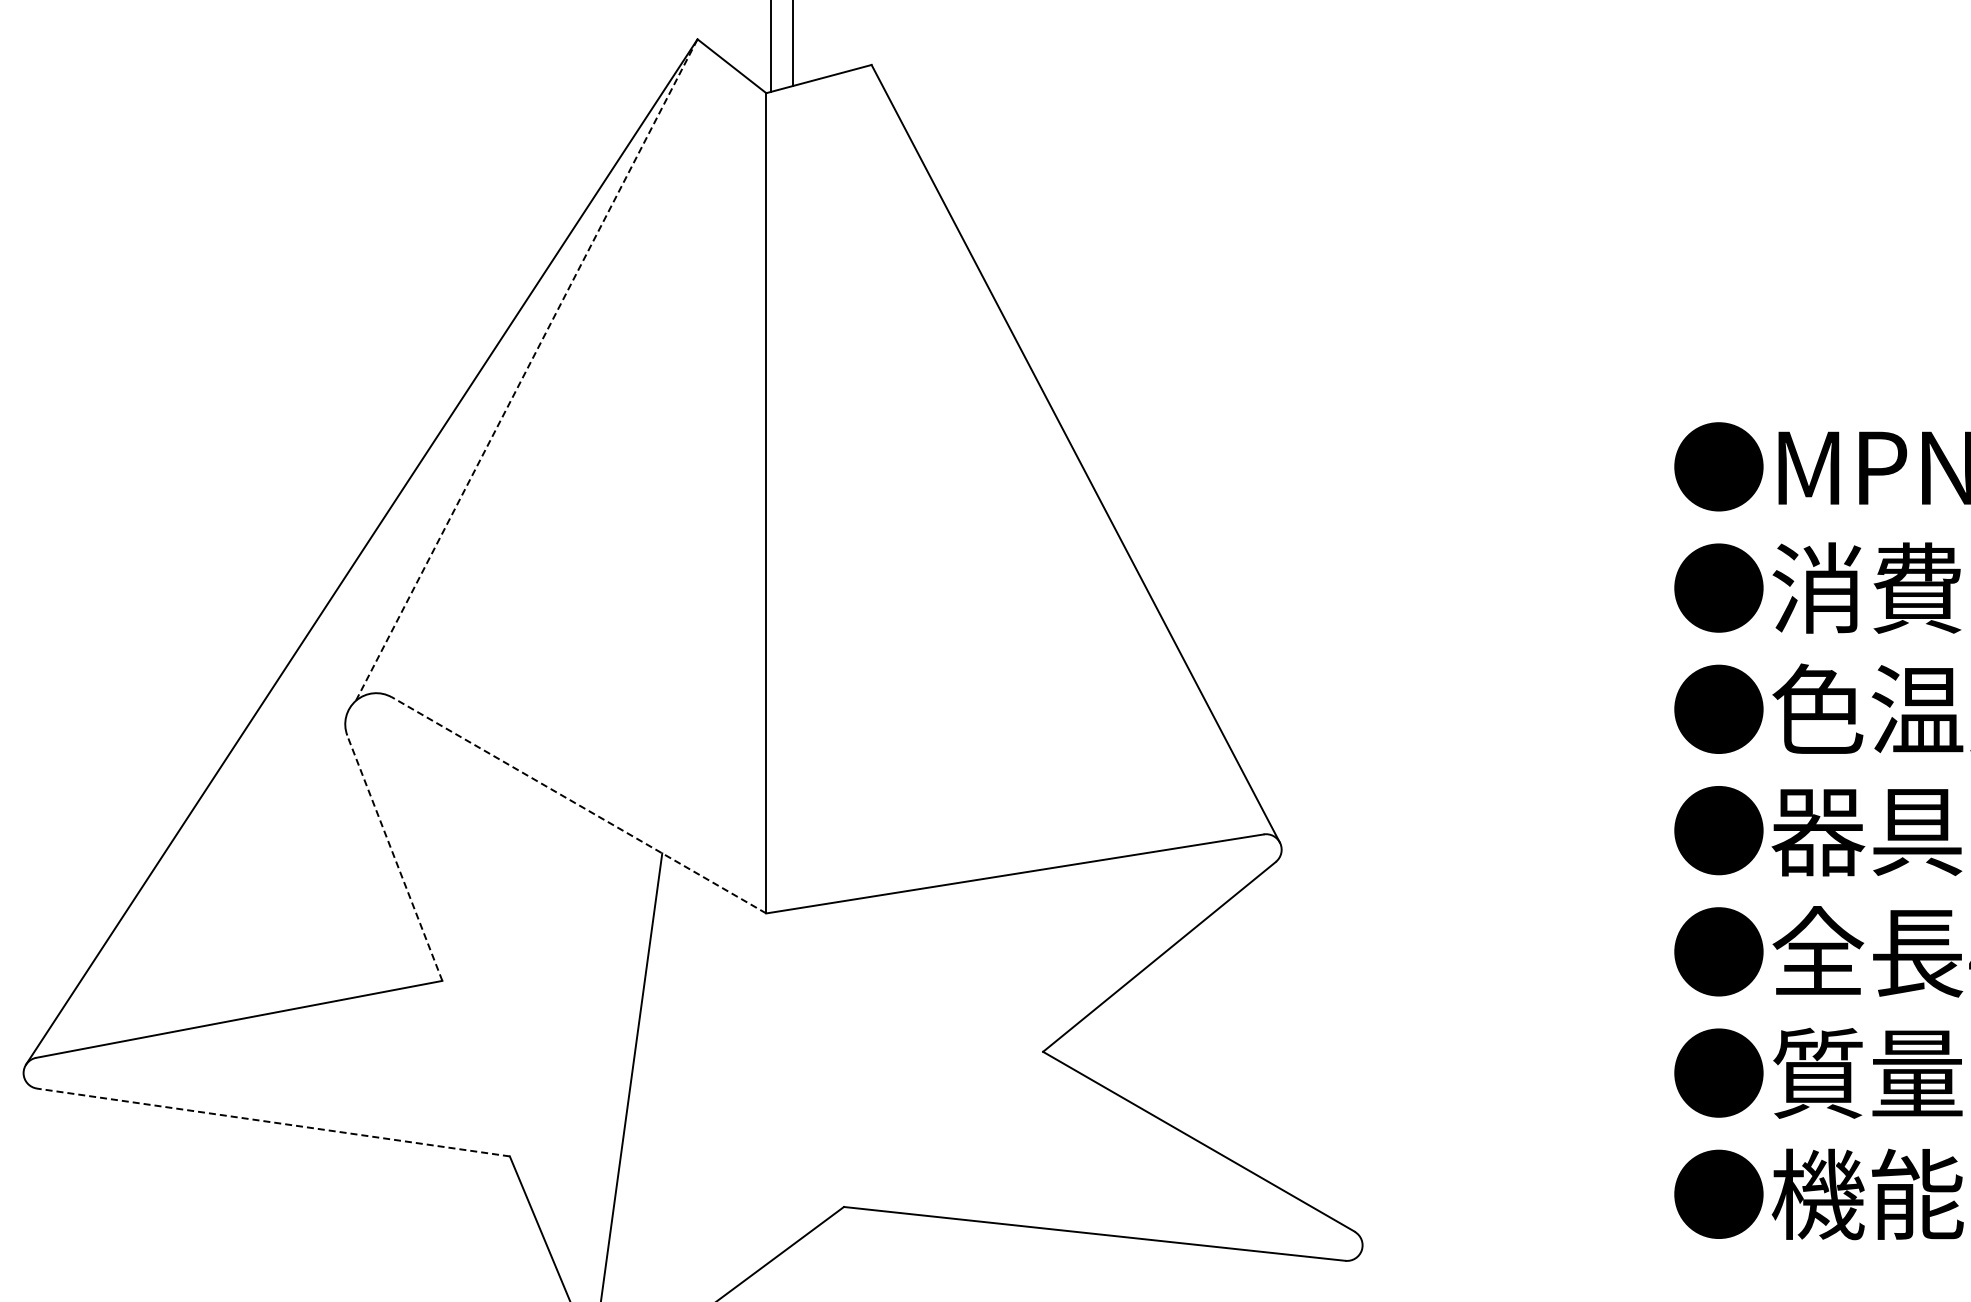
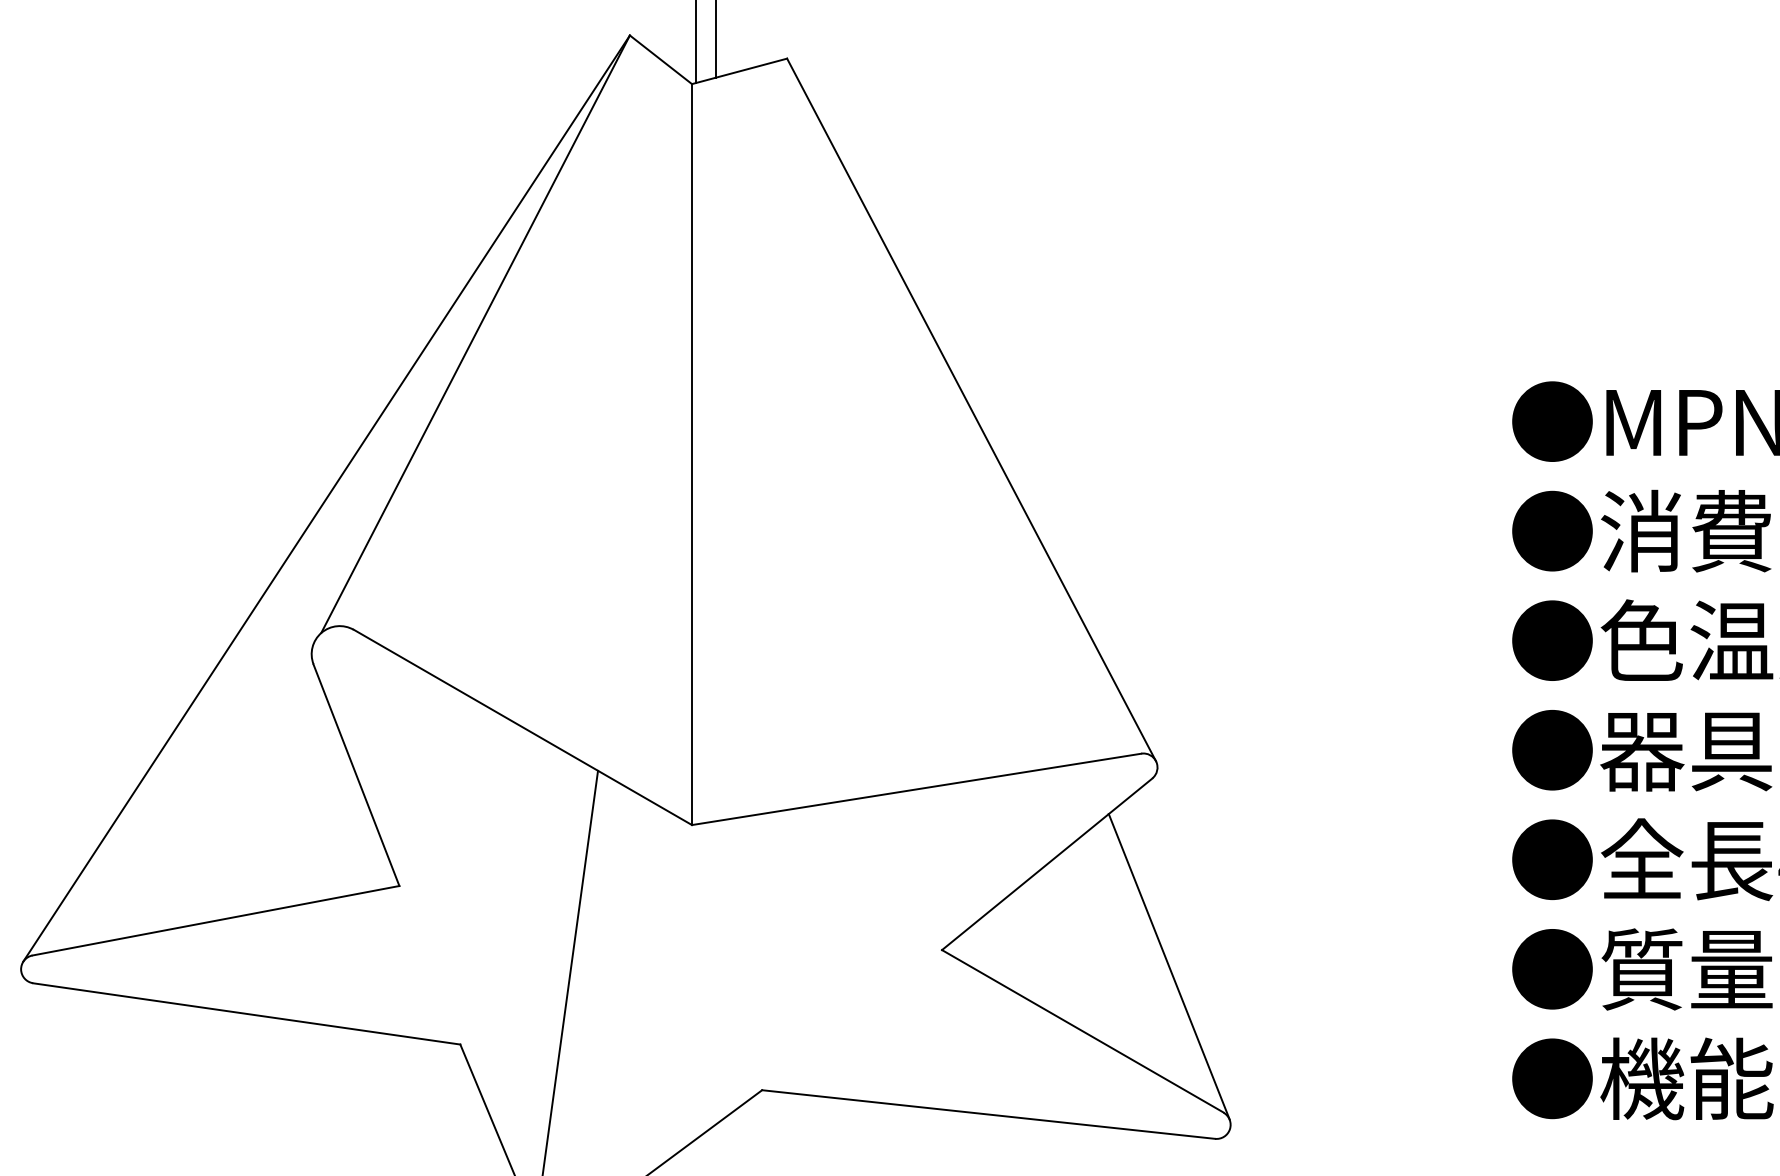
line: (527, 369) -> (476, 333), dashed -> solid
line: (578, 805) -> (522, 727), dashed -> solid
line: (394, 858) -> (356, 775), dashed -> solid
line: (1294, 1070) -> (1169, 966), added
line: (273, 1122) -> (246, 1013), dashed -> solid

